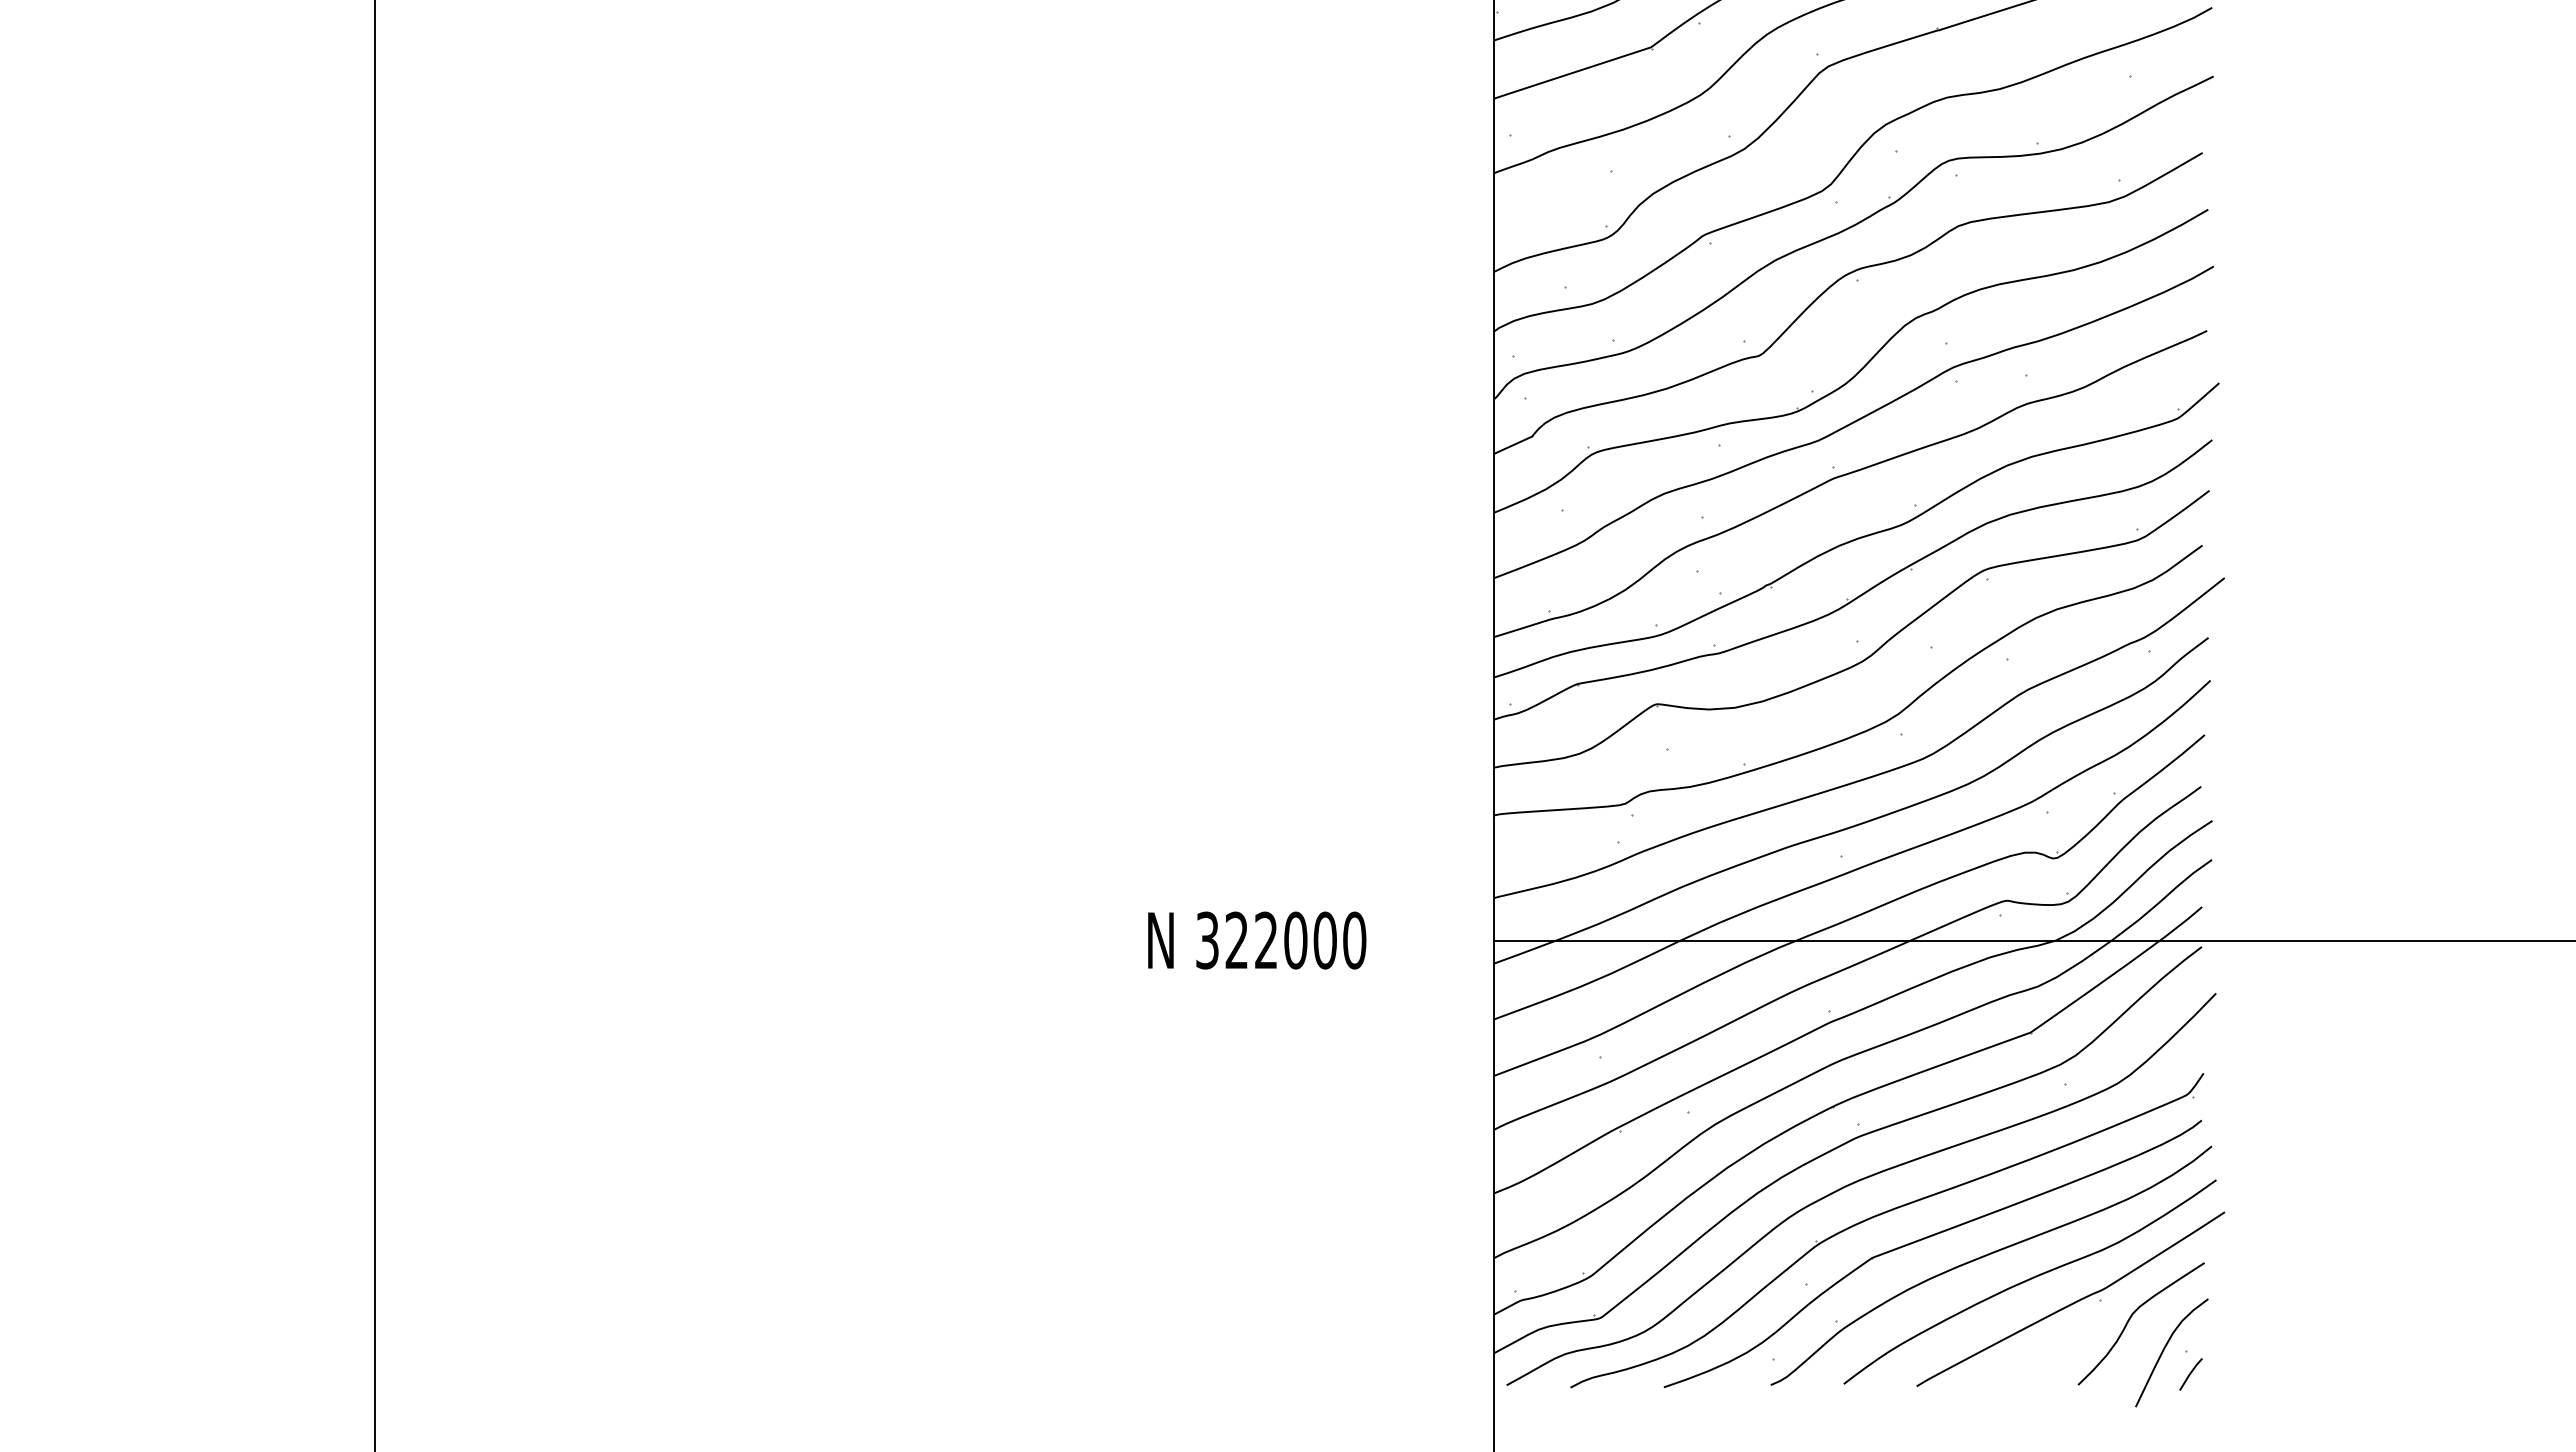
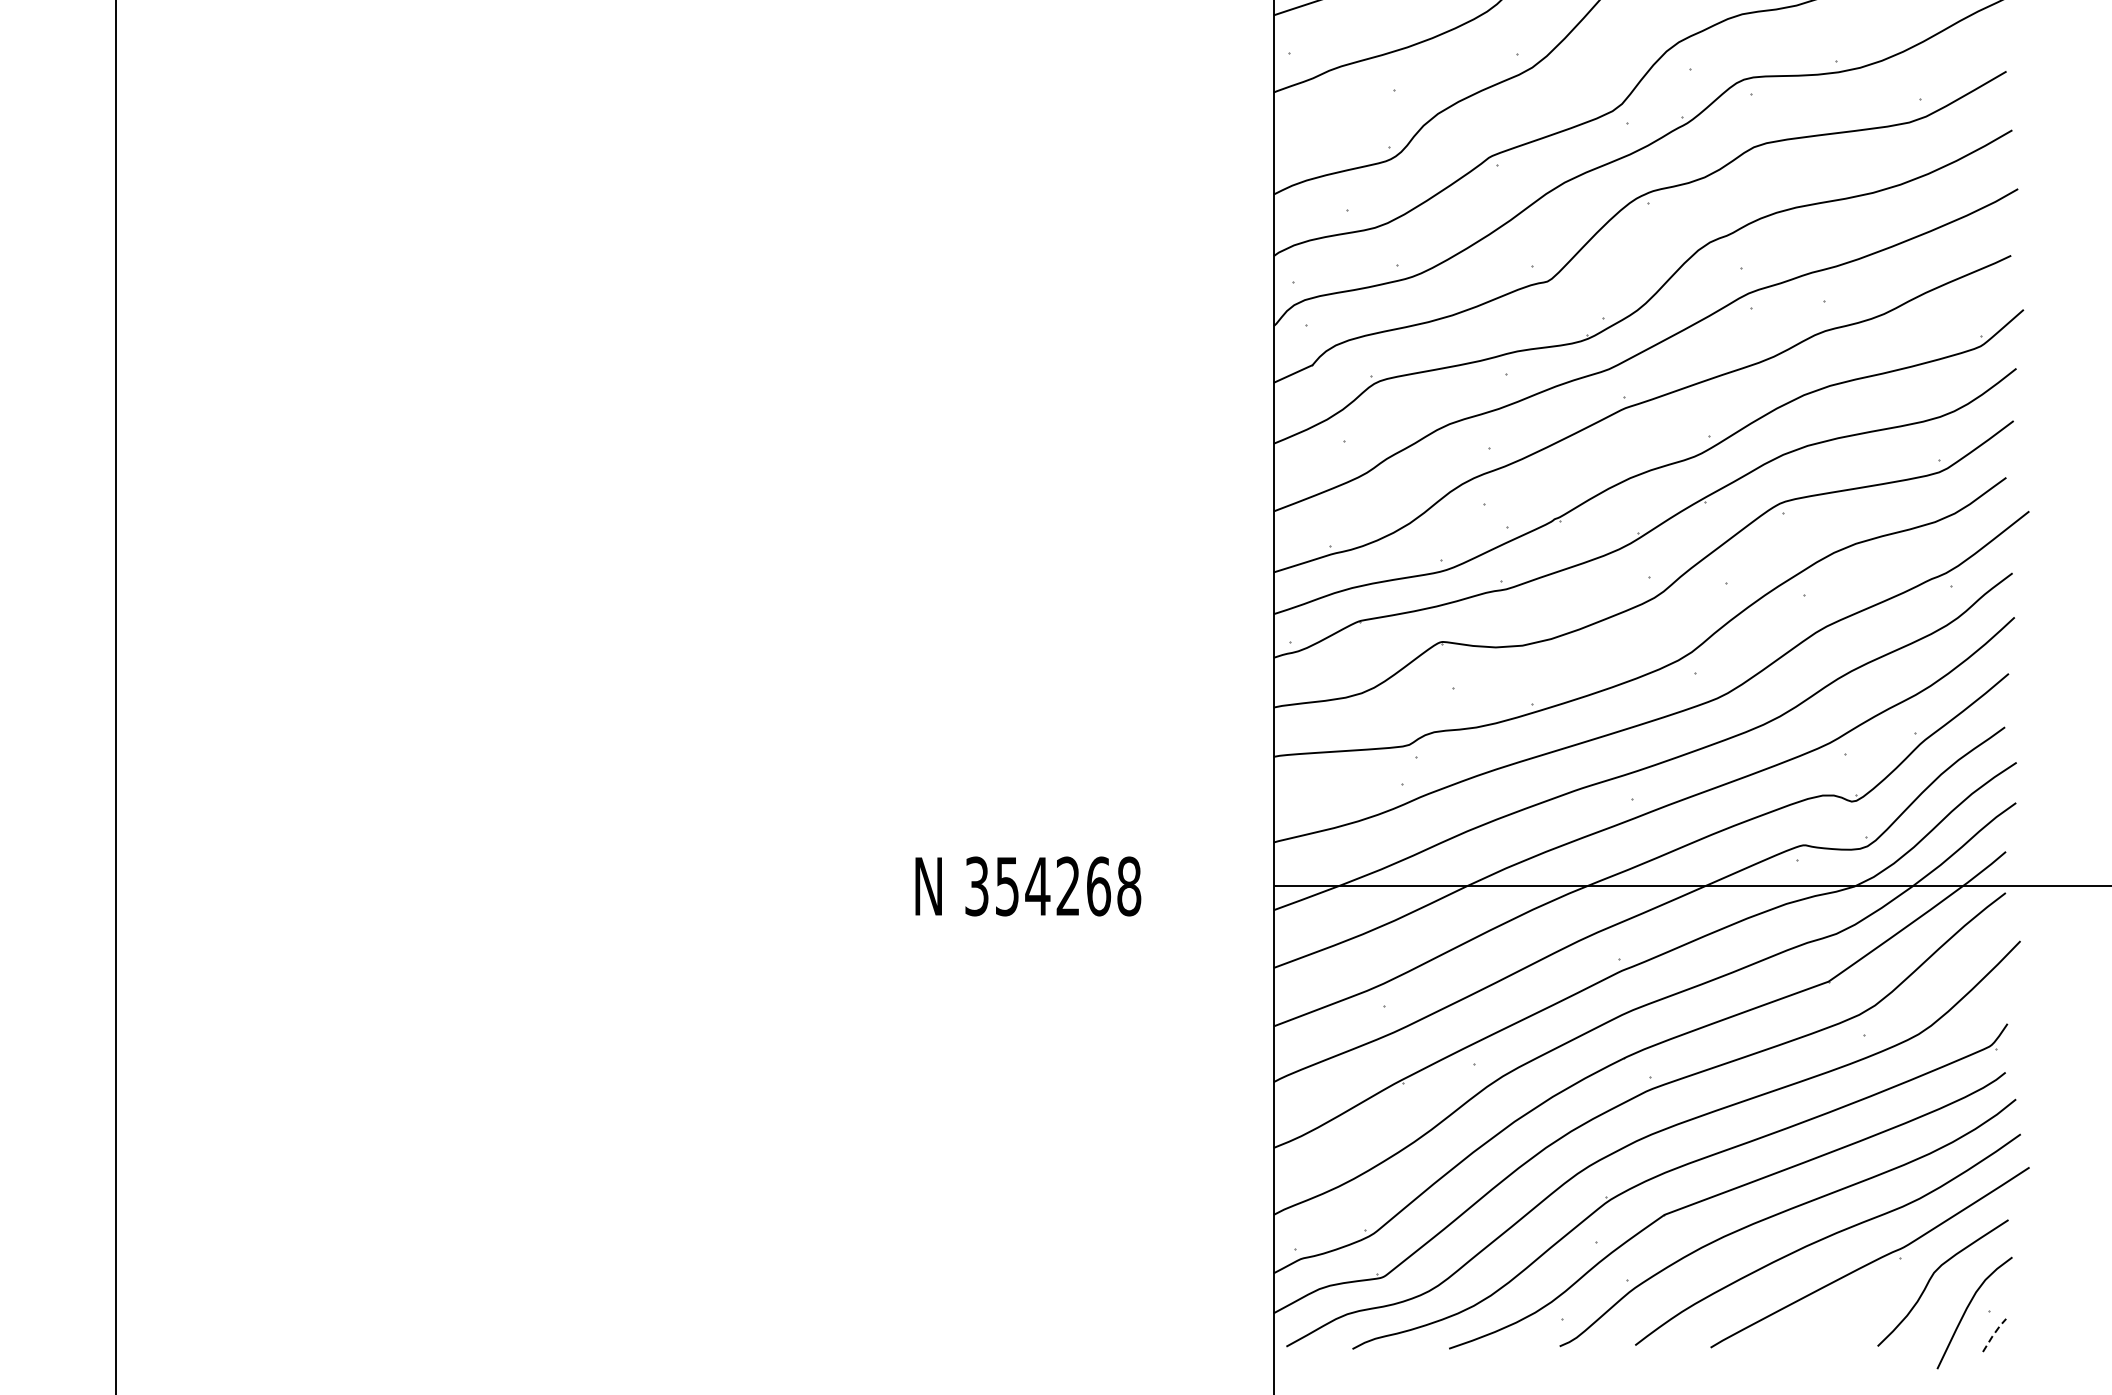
text: (1295, 940) -> (1067, 886), 322000 -> 354268
line: (2190, 1373) -> (1993, 1334), solid -> dashed

